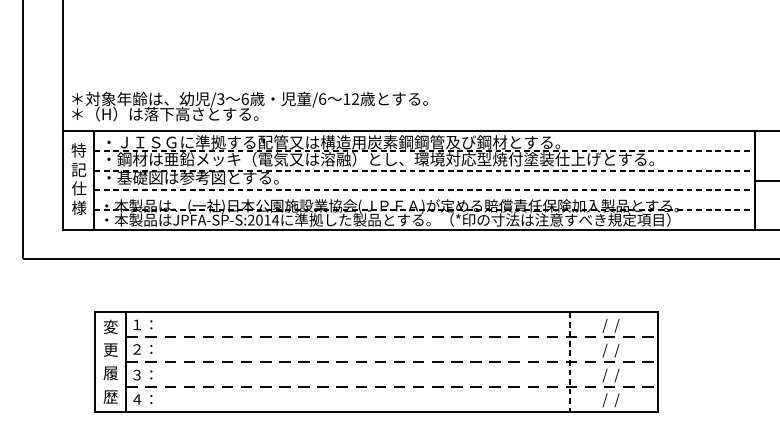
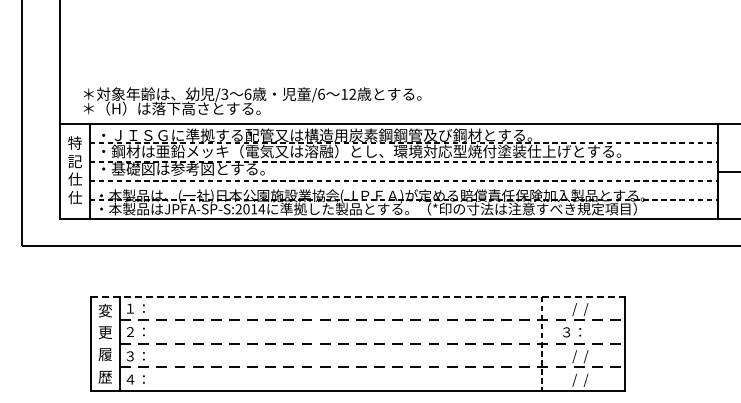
text: (249, 106) -> (252, 101), moved
text: (79, 207) -> (75, 197), 様 -> 仕
line: (377, 312) -> (358, 296), solid -> dashed
text: (605, 349) -> (575, 332), /  / -> ３：

